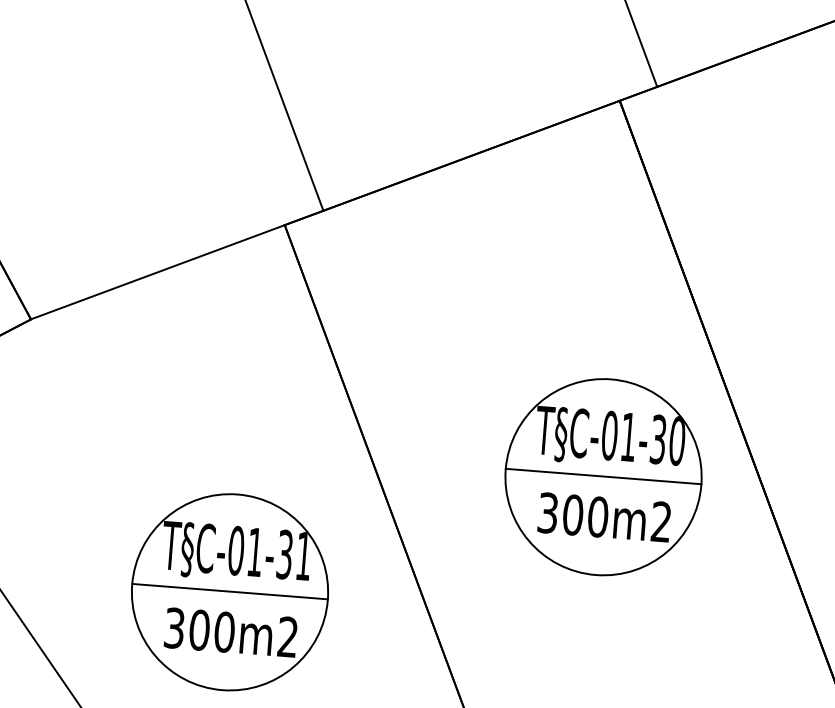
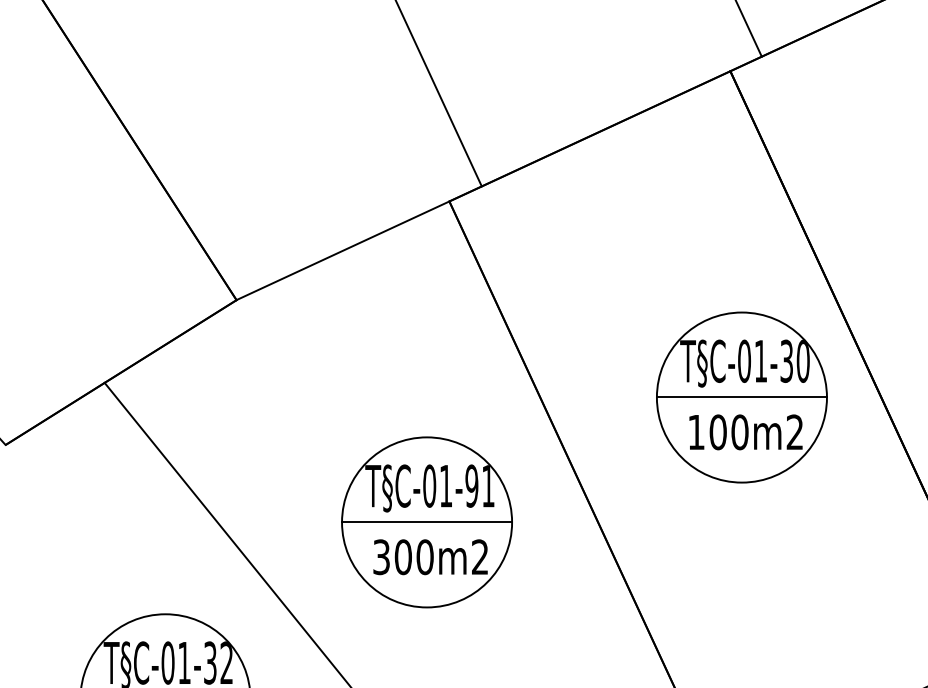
text: (548, 513) -> (696, 432), 300m2 -> 100m2
text: (284, 553) -> (471, 485), T§C-01-31 -> T§C-01-91

